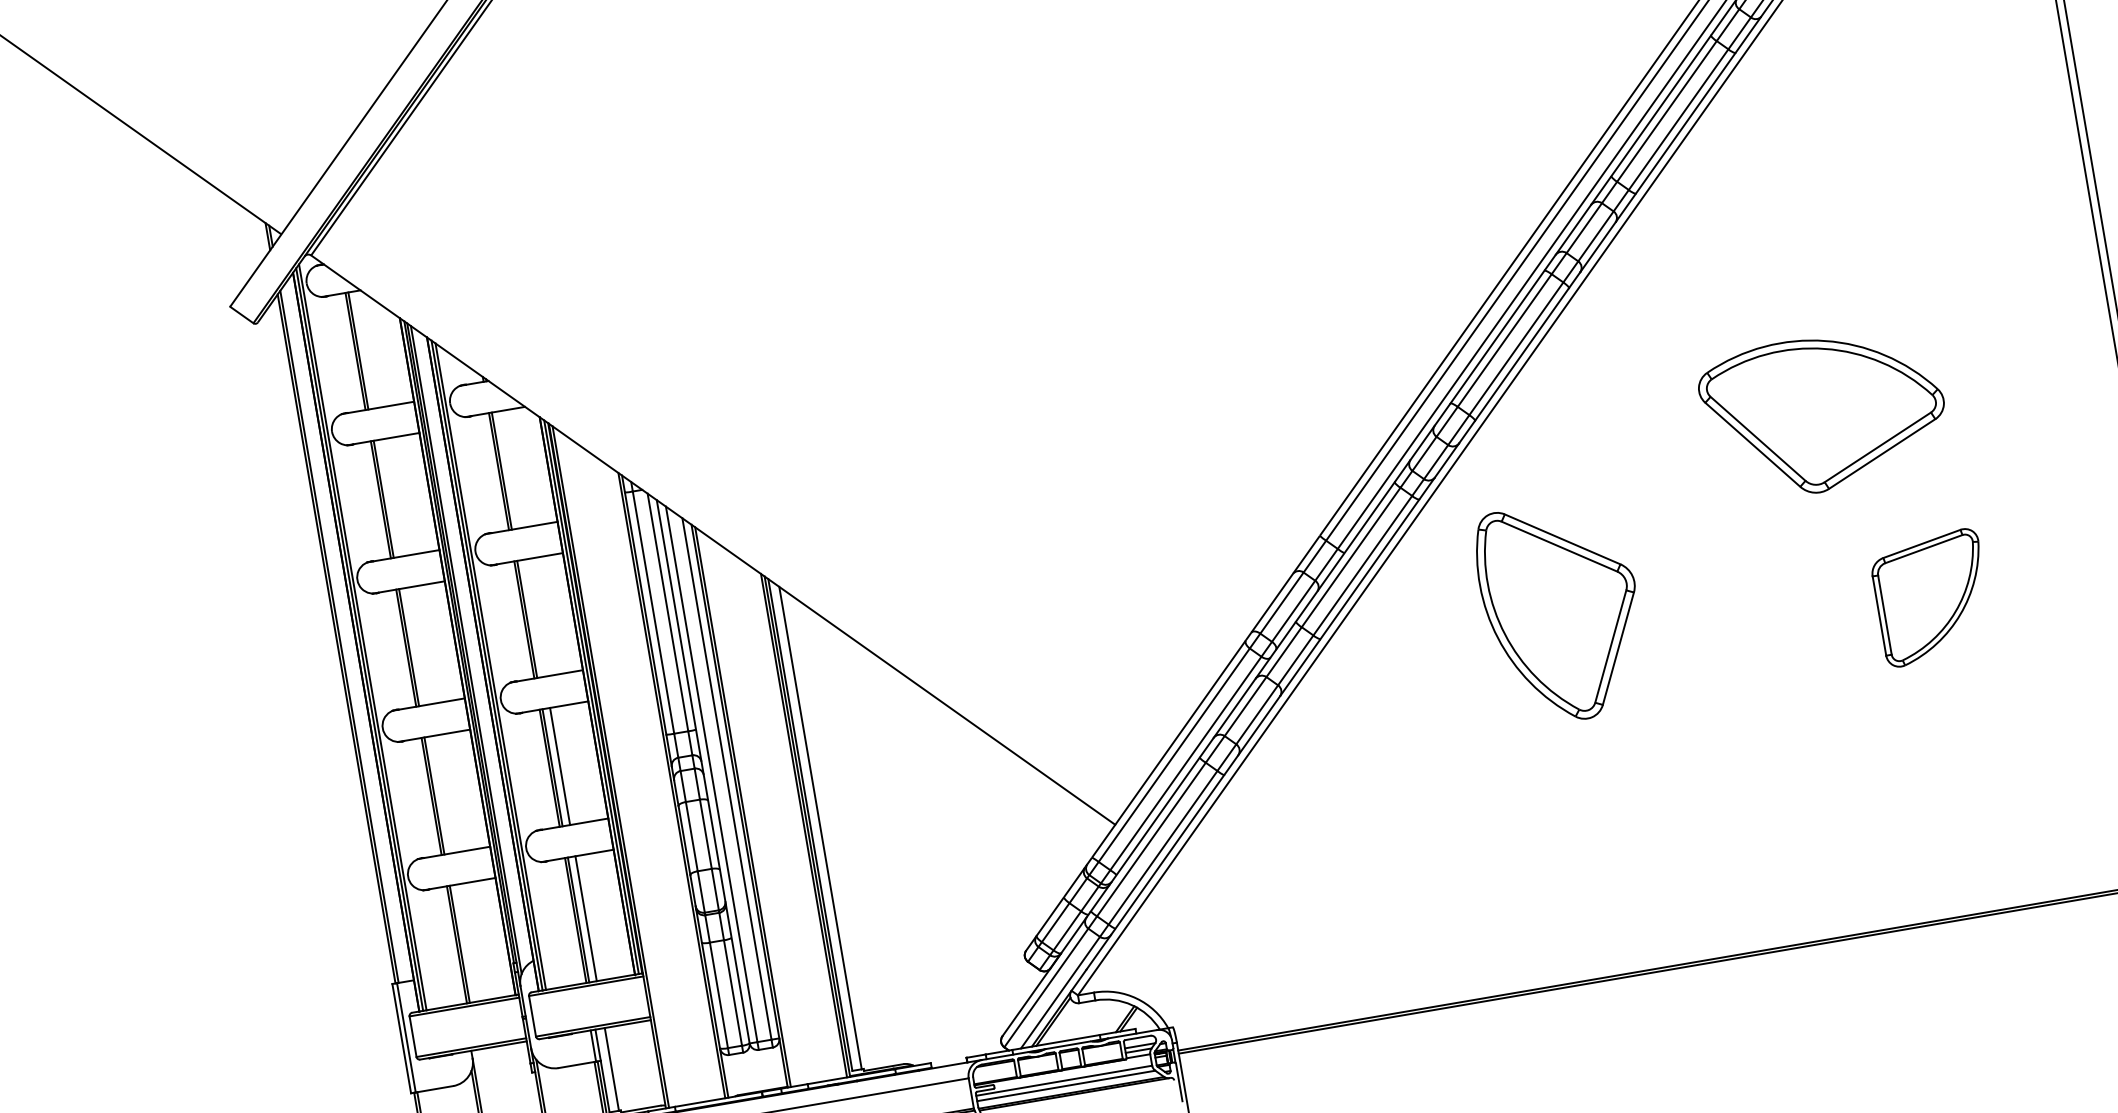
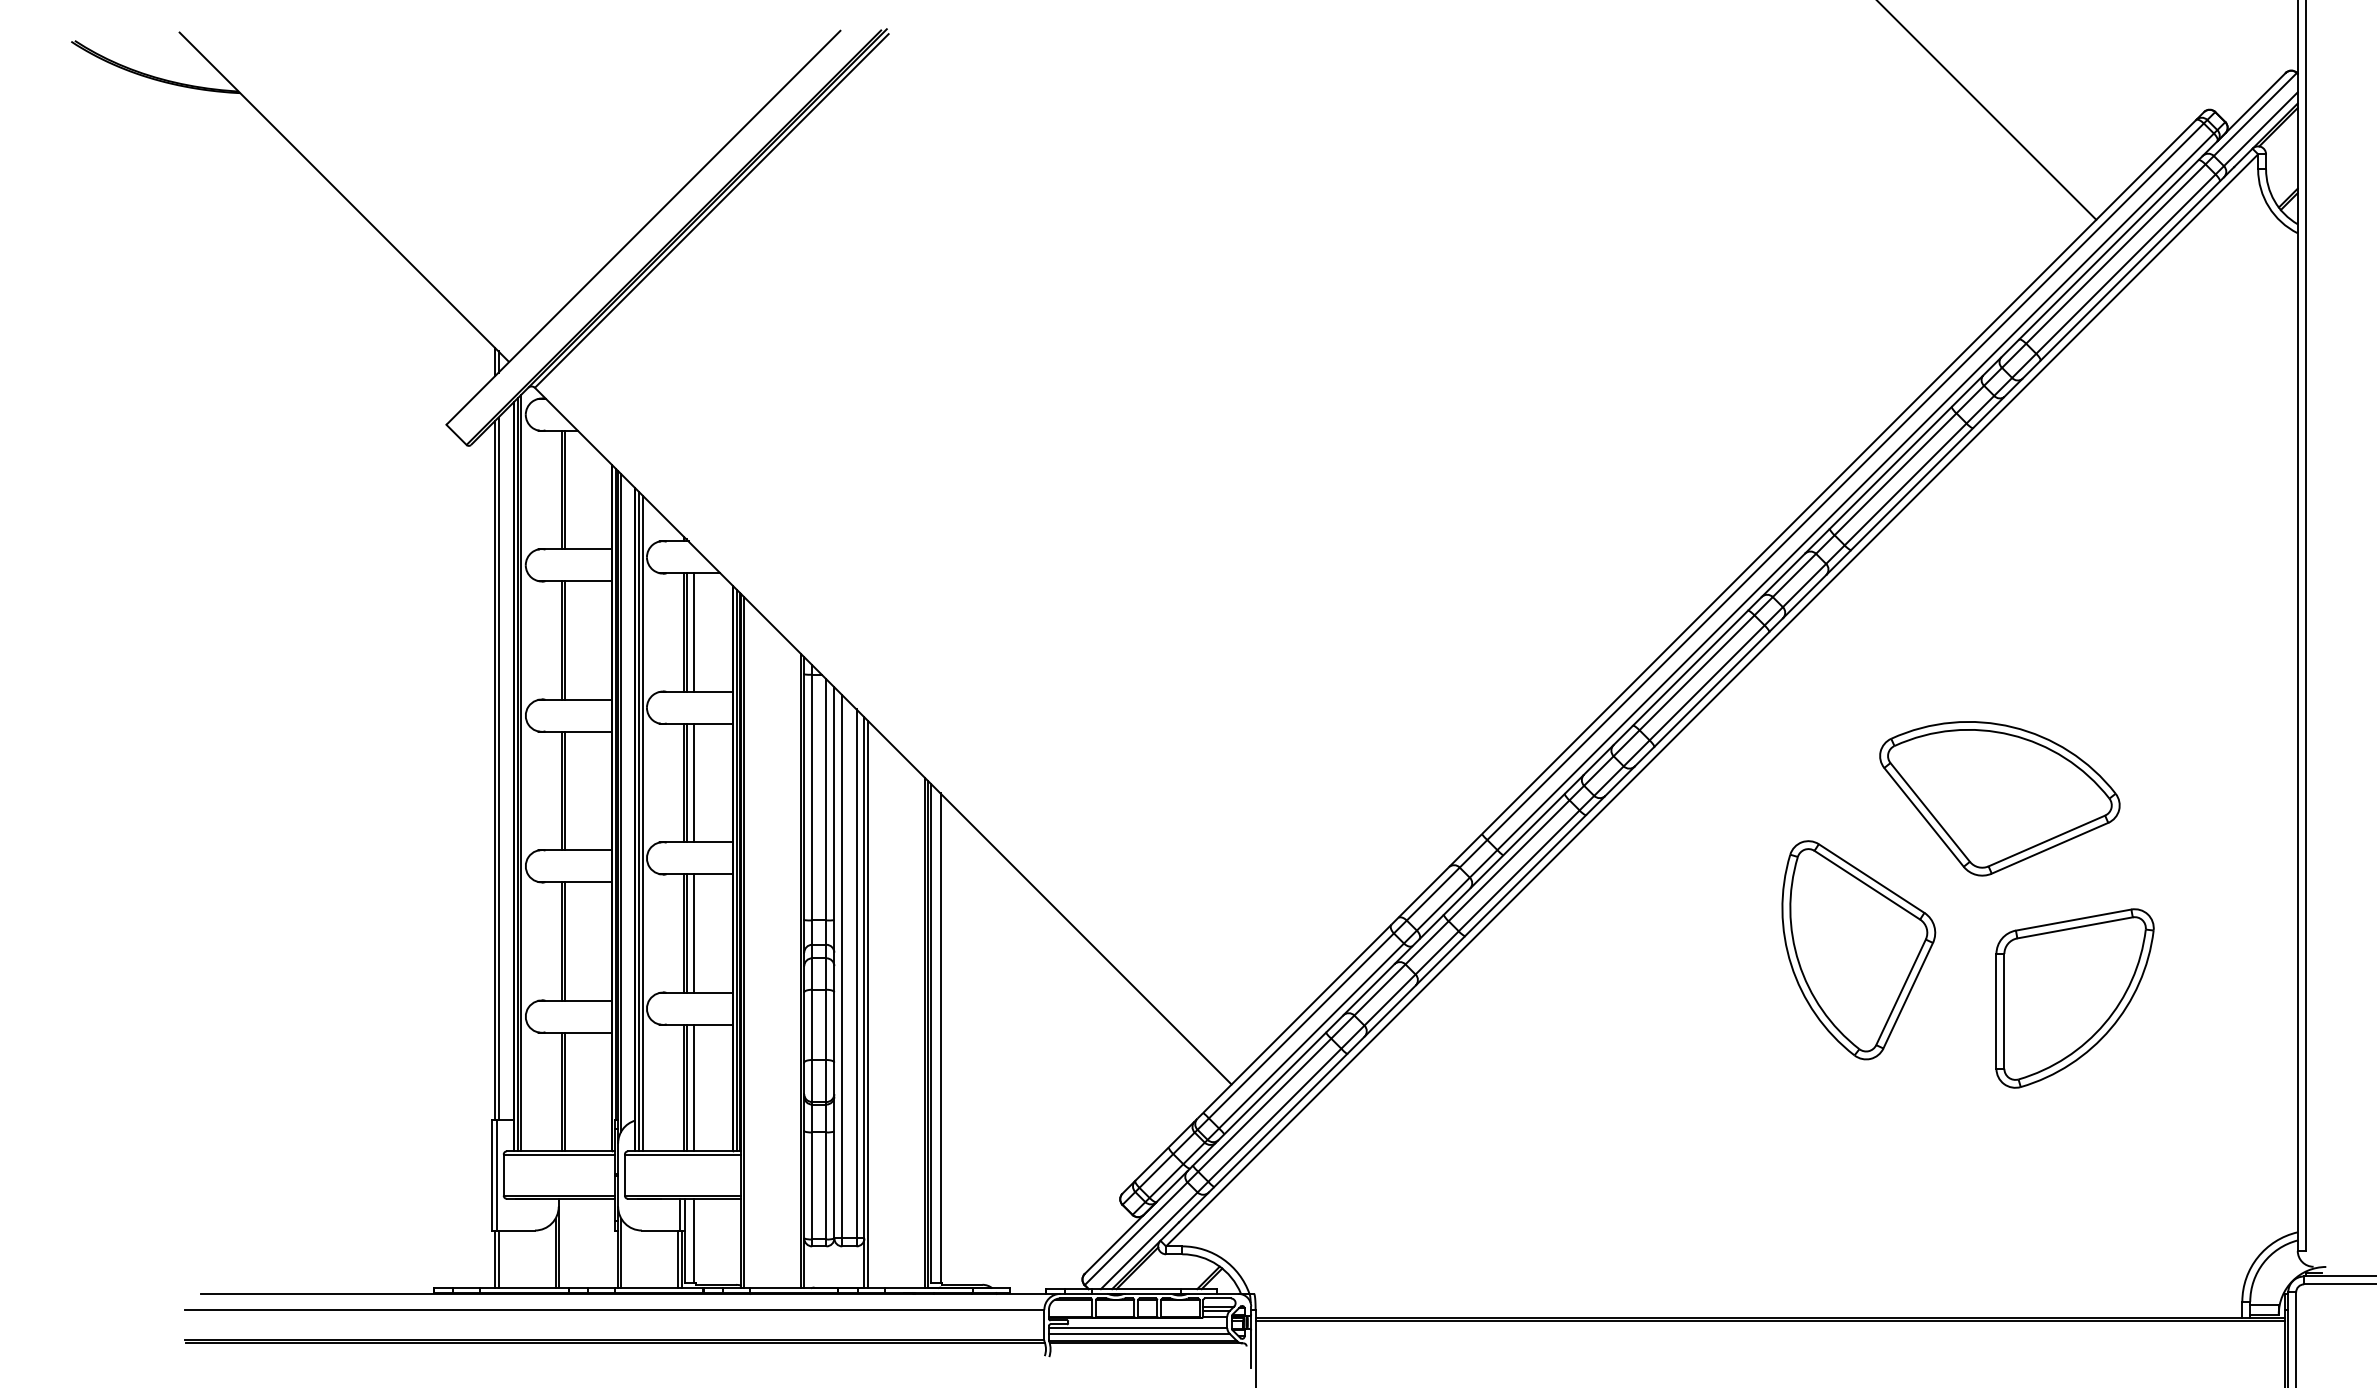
line: (509, 469) -> (694, 632), added
part: (1931, 597) -> (2074, 998), size x1.43
part: (1561, 612) -> (1858, 950), moved
line: (534, 617) -> (694, 782), added

